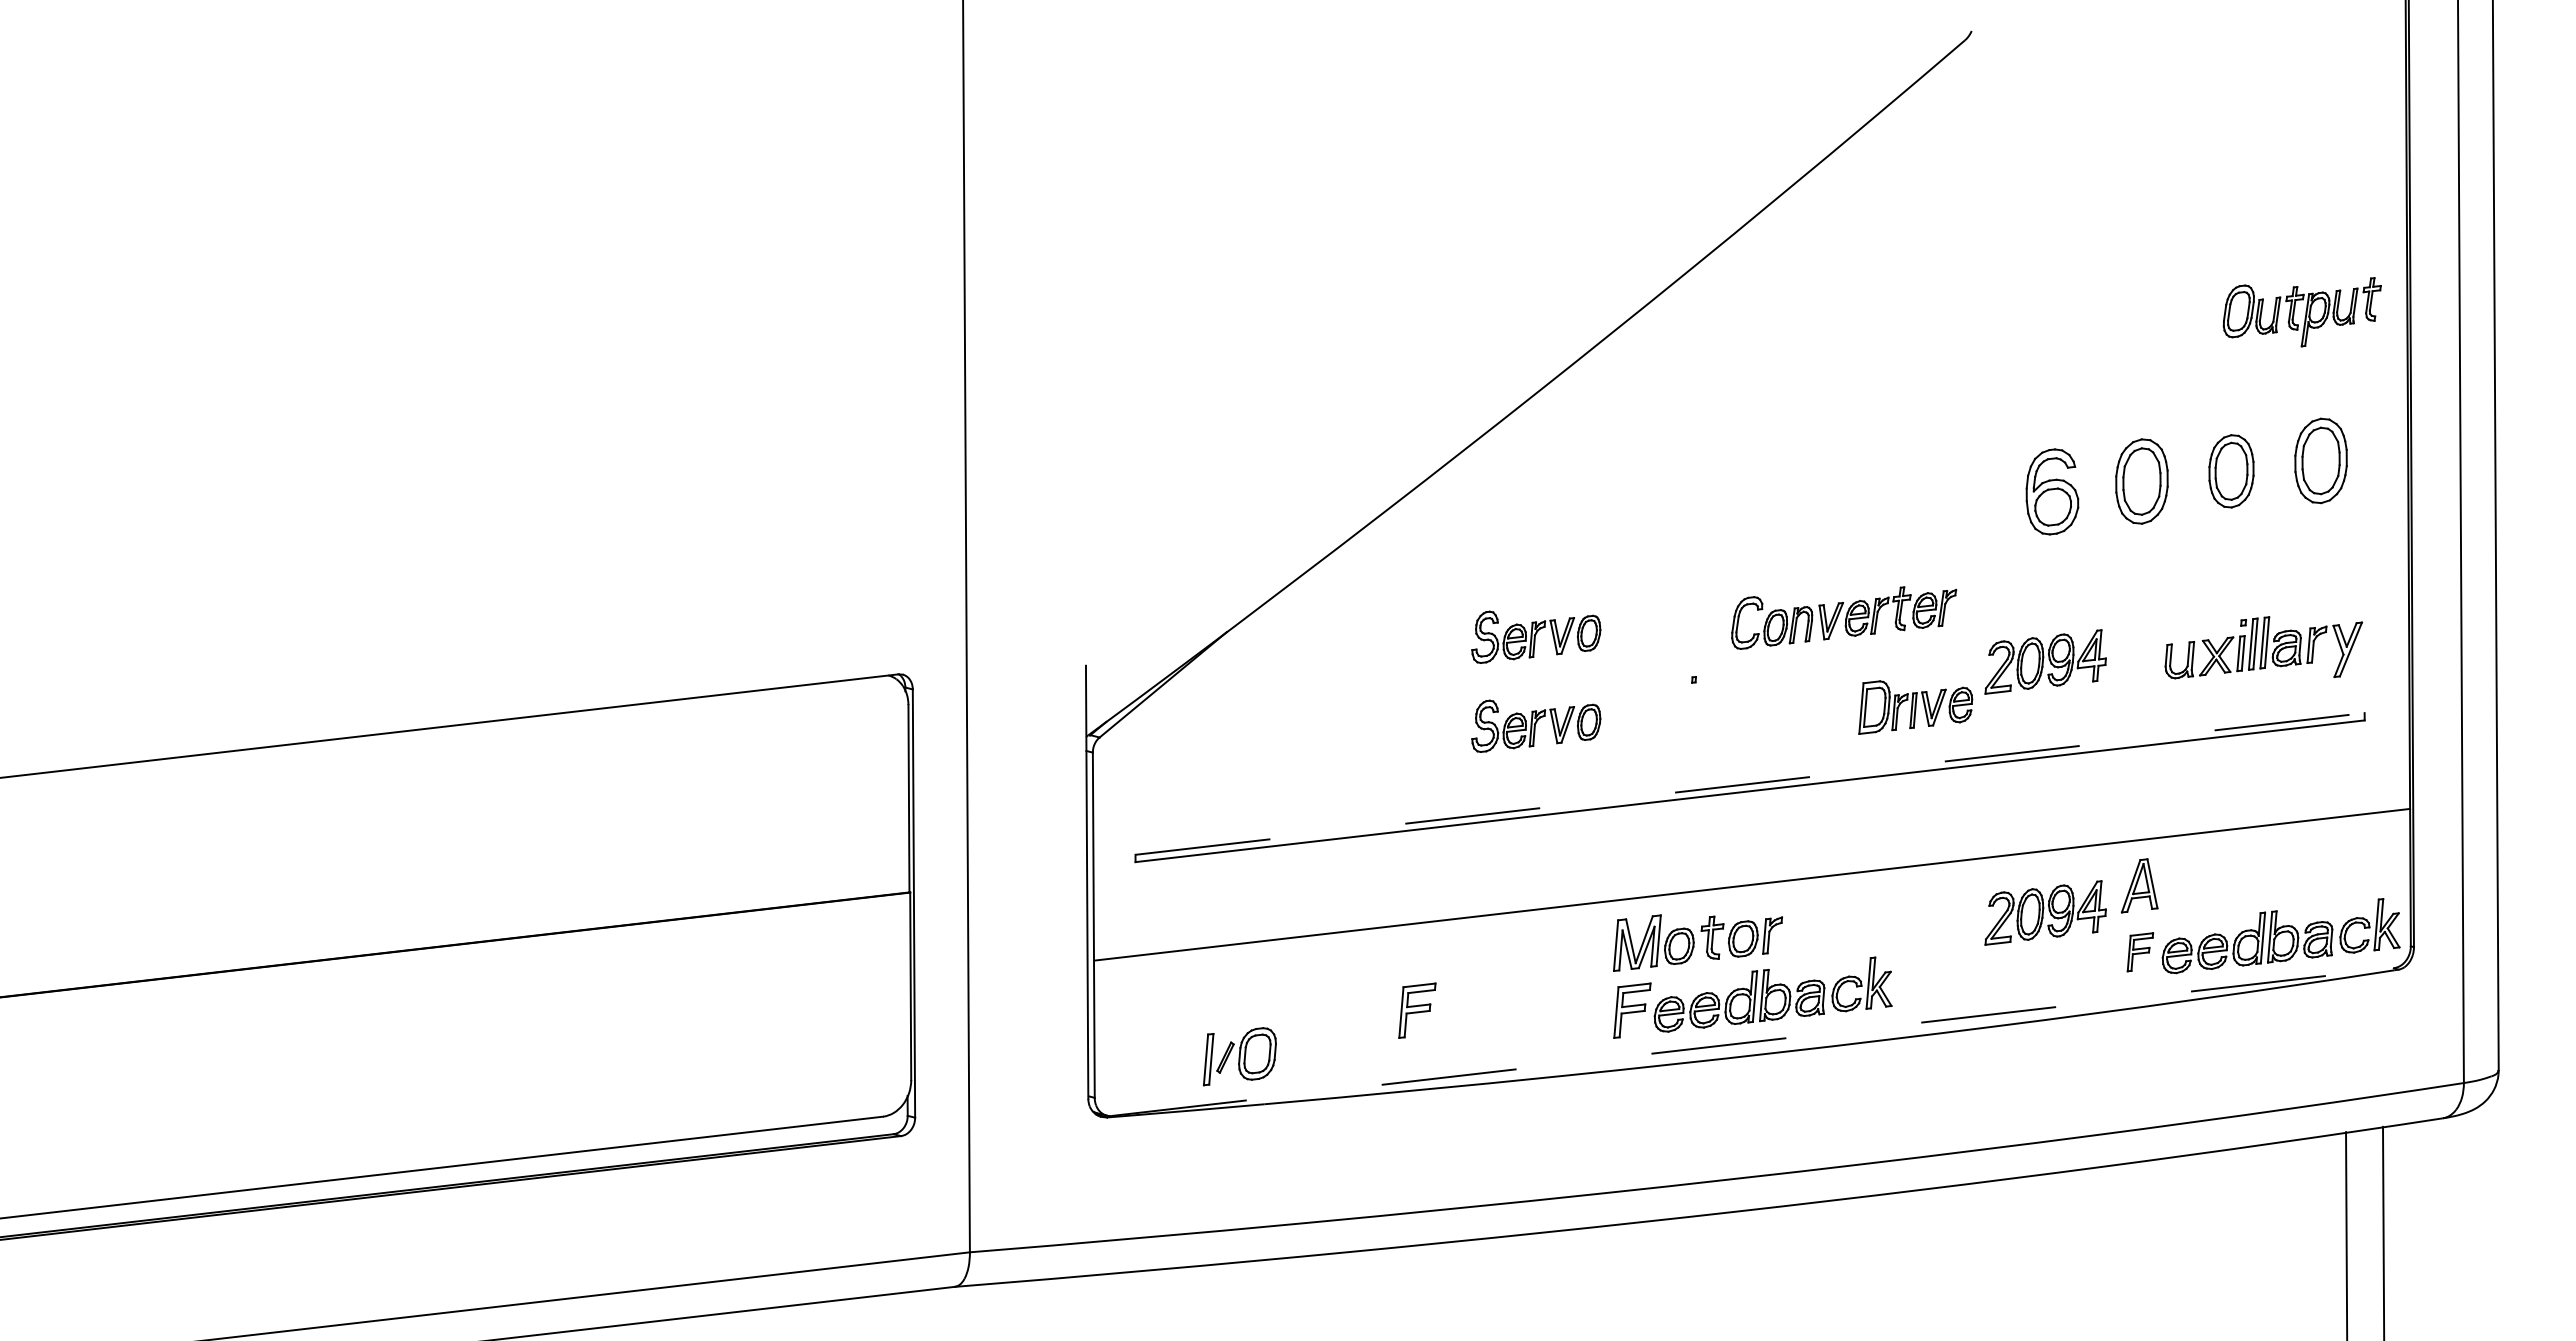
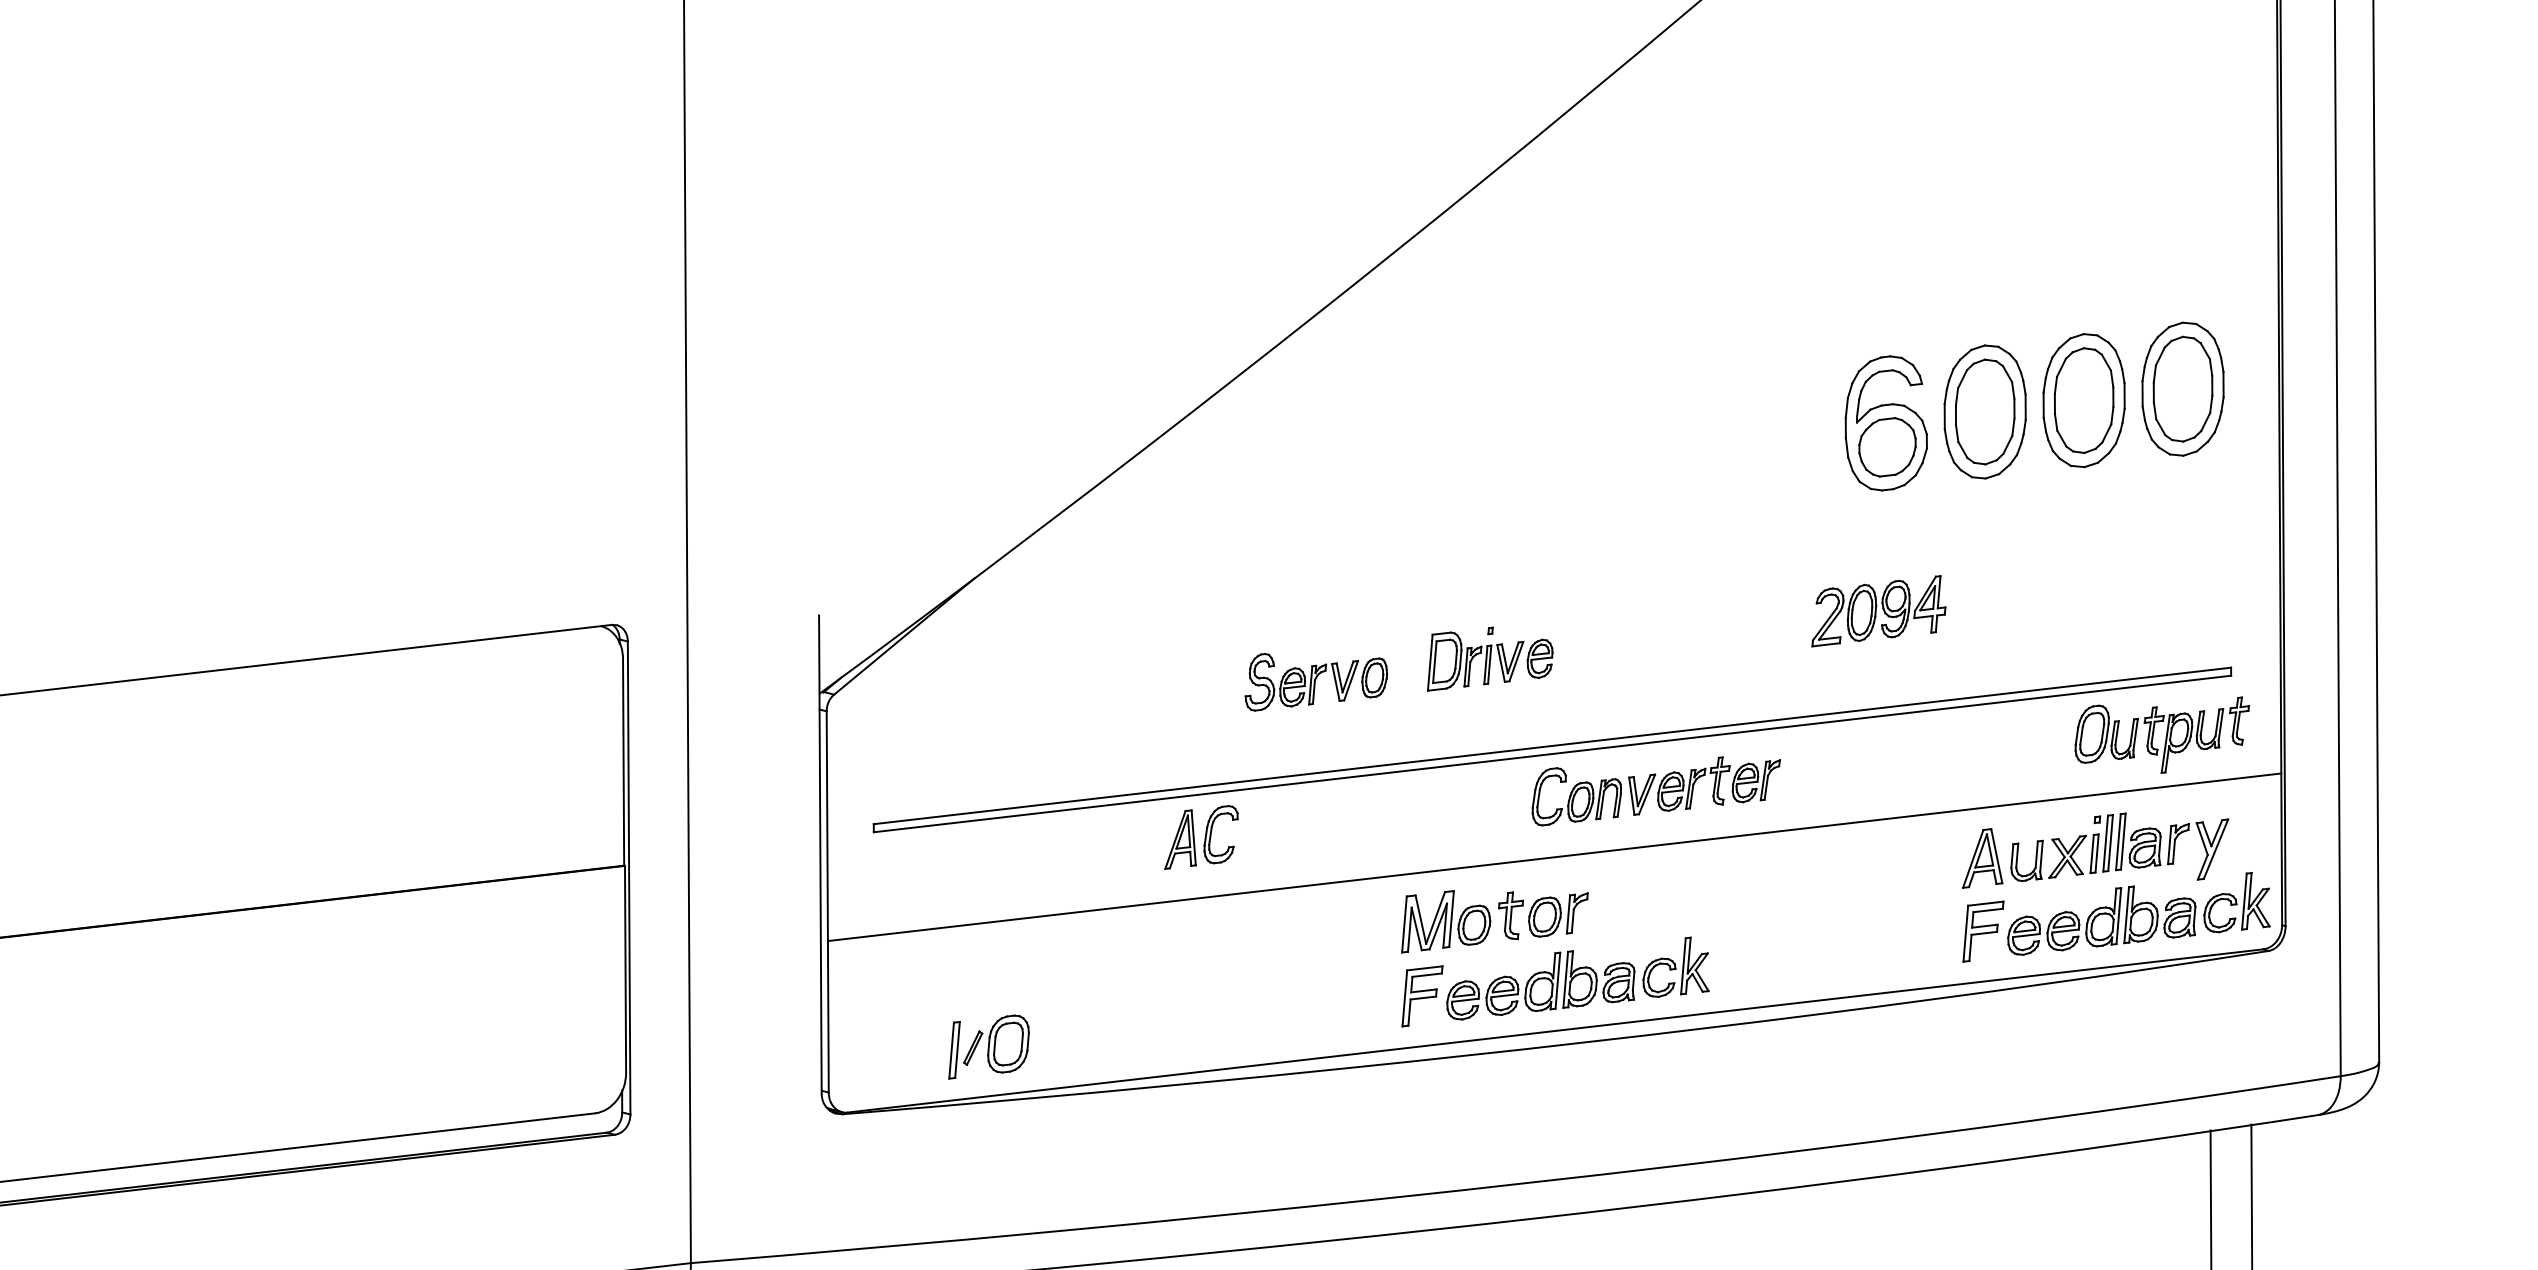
part: (2301, 312) -> (2161, 735), moved
part: (2320, 460) -> (2182, 388), size x1.43
part: (2231, 471) -> (2084, 400), size x1.67
part: (2141, 481) -> (1984, 411), size x1.43
part: (2052, 491) -> (1886, 422), size x1.43
part: (1844, 617) -> (1656, 790), moved
part: (1536, 636) -> (1316, 583), removed
part: (2263, 647) -> (2119, 847), moved
part: (1915, 707) -> (1489, 661), moved
line: (1750, 783) -> (1552, 745), dashed -> solid
part: (1431, 866) -> (1200, 837), added
part: (2045, 912) -> (1878, 887), removed
part: (2140, 952) -> (1983, 932), size x1.43
part: (1417, 1010) -> (1185, 996), removed
line: (1753, 1041) -> (1556, 1030), dashed -> solid

